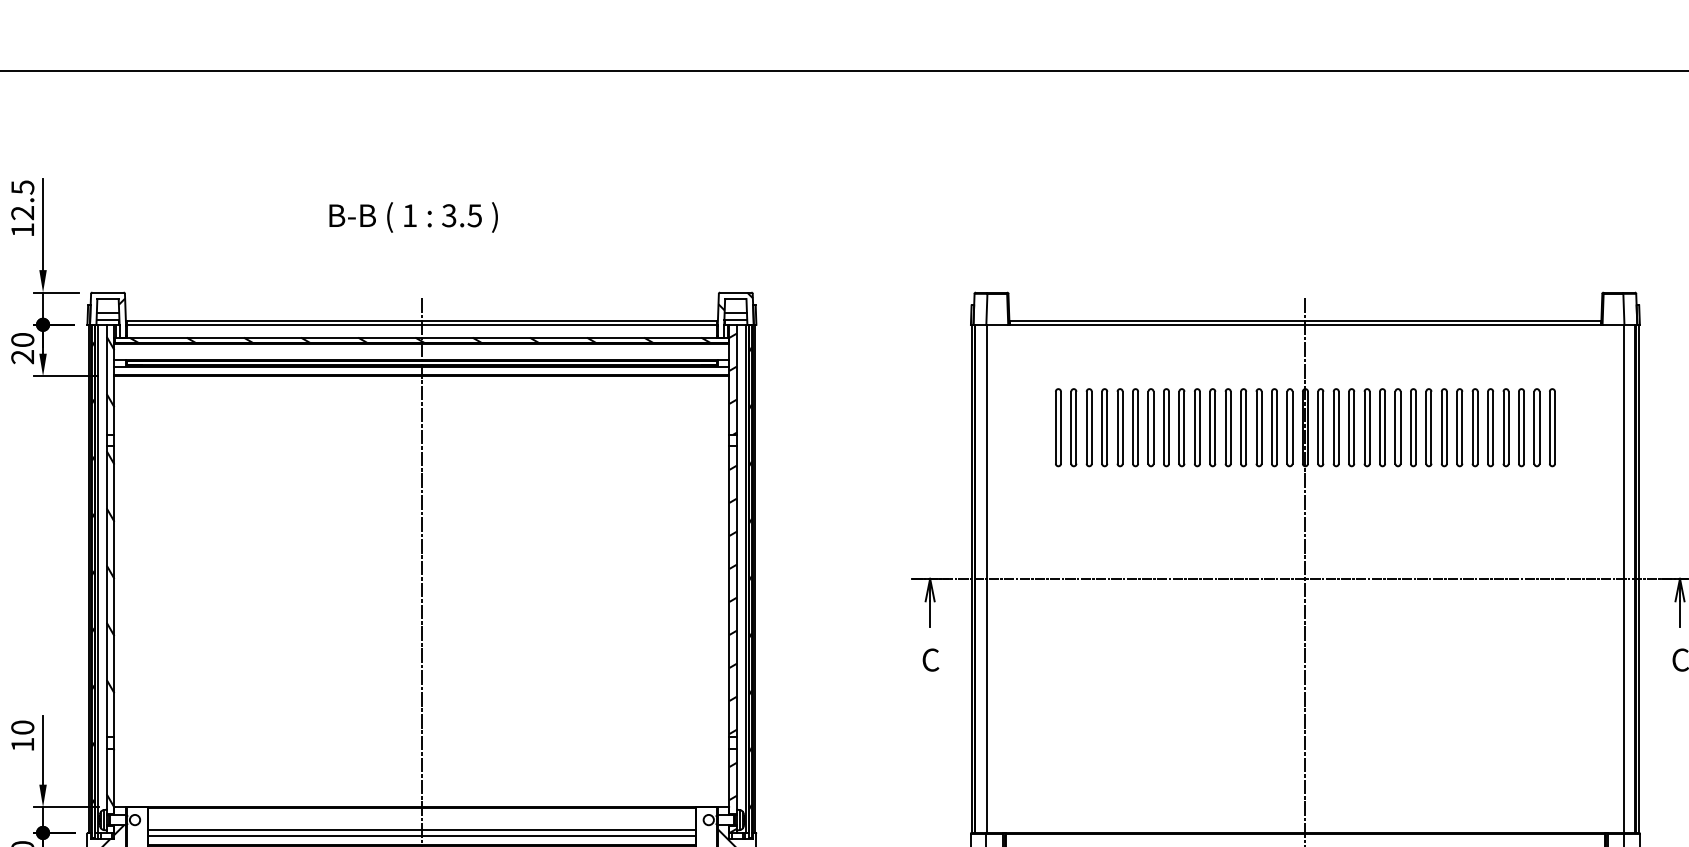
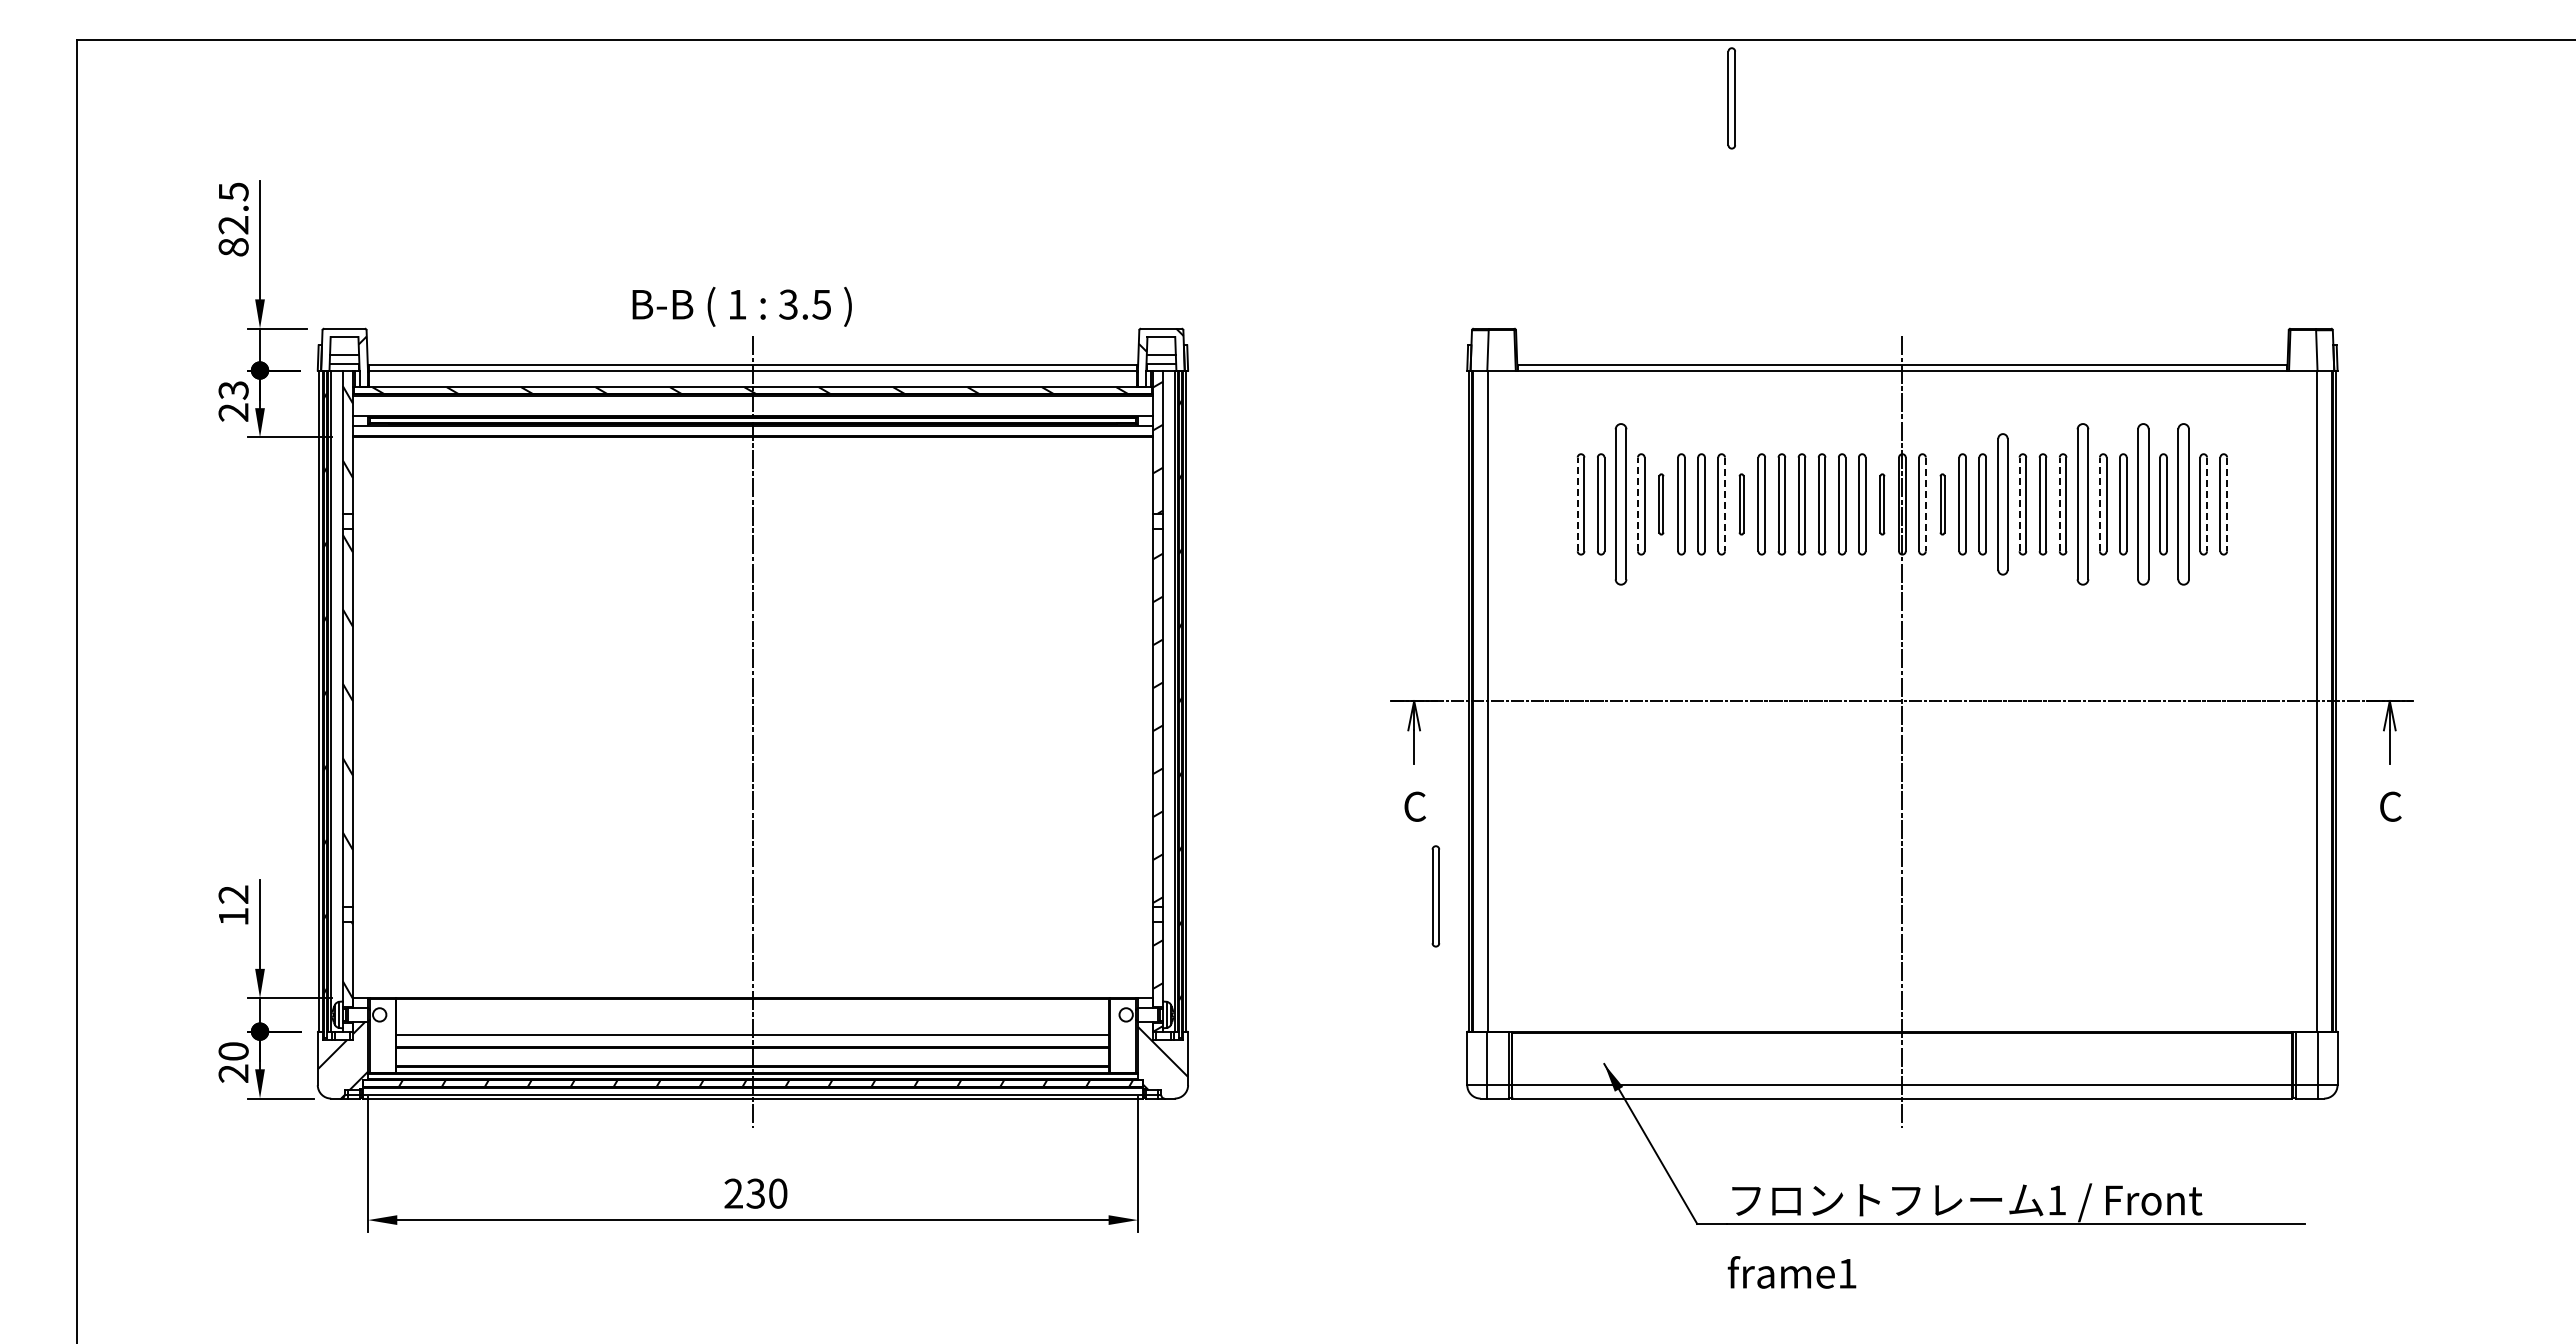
part: (1174, 115) -> (1731, 98), added
text: (413, 217) -> (741, 306), moved
text: (22, 230) -> (233, 247), 12.5 -> 82.5
text: (22, 340) -> (233, 390), 20 -> 23
line: (1055, 427) -> (1577, 504), solid -> dashed
part: (1089, 427) -> (1621, 504), size x1.6
line: (1101, 427) -> (1637, 504), solid -> dashed
part: (1120, 427) -> (1661, 504), size x0.6
line: (1169, 427) -> (1725, 504), solid -> dashed
part: (1181, 427) -> (1741, 504), size x0.6
part: (1290, 427) -> (1882, 504), size x0.6
line: (1323, 427) -> (1925, 504), solid -> dashed
part: (1336, 427) -> (1942, 504), size x0.6
part: (1382, 427) -> (2002, 504), size x1.4
line: (1395, 427) -> (2019, 504), solid -> dashed
line: (1426, 427) -> (2059, 504), solid -> dashed
part: (1444, 427) -> (2083, 504), size x1.6
line: (1456, 427) -> (2099, 504), solid -> dashed
part: (1490, 427) -> (2143, 504), size x1.6
part: (1521, 427) -> (2183, 504), size x1.6
line: (1539, 427) -> (2207, 504), solid -> dashed
line: (1555, 427) -> (2227, 504), solid -> dashed
text: (22, 727) -> (233, 894), 10 -> 12
part: (946, 729) -> (1435, 896), added
line: (421, 830) -> (752, 1028), removed

